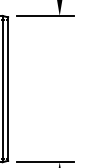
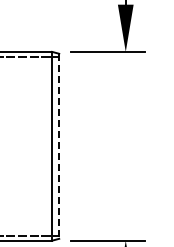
line: (8, 89) -> (59, 146), solid -> dashed

